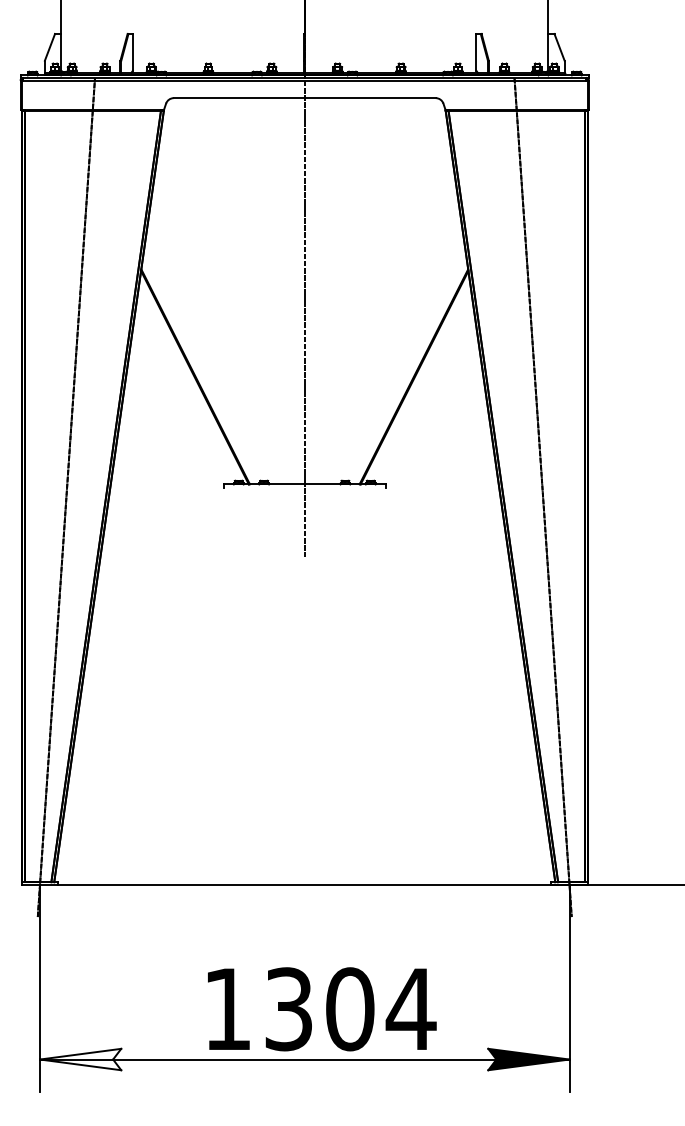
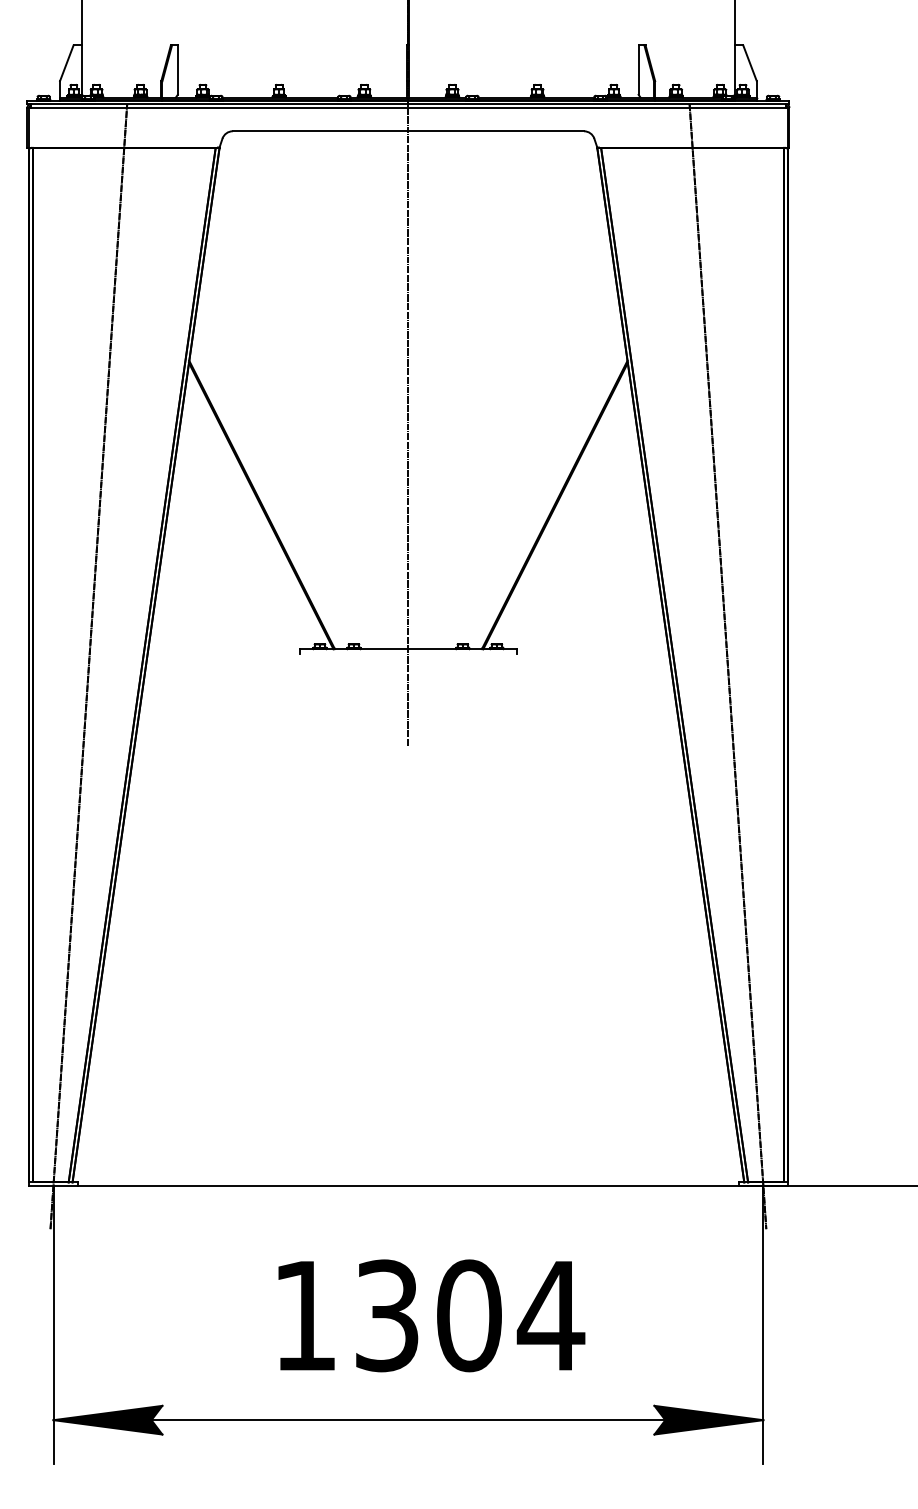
text: (321, 1009) -> (431, 1315), moved
fill: (80, 1059) -> (107, 1419), added

